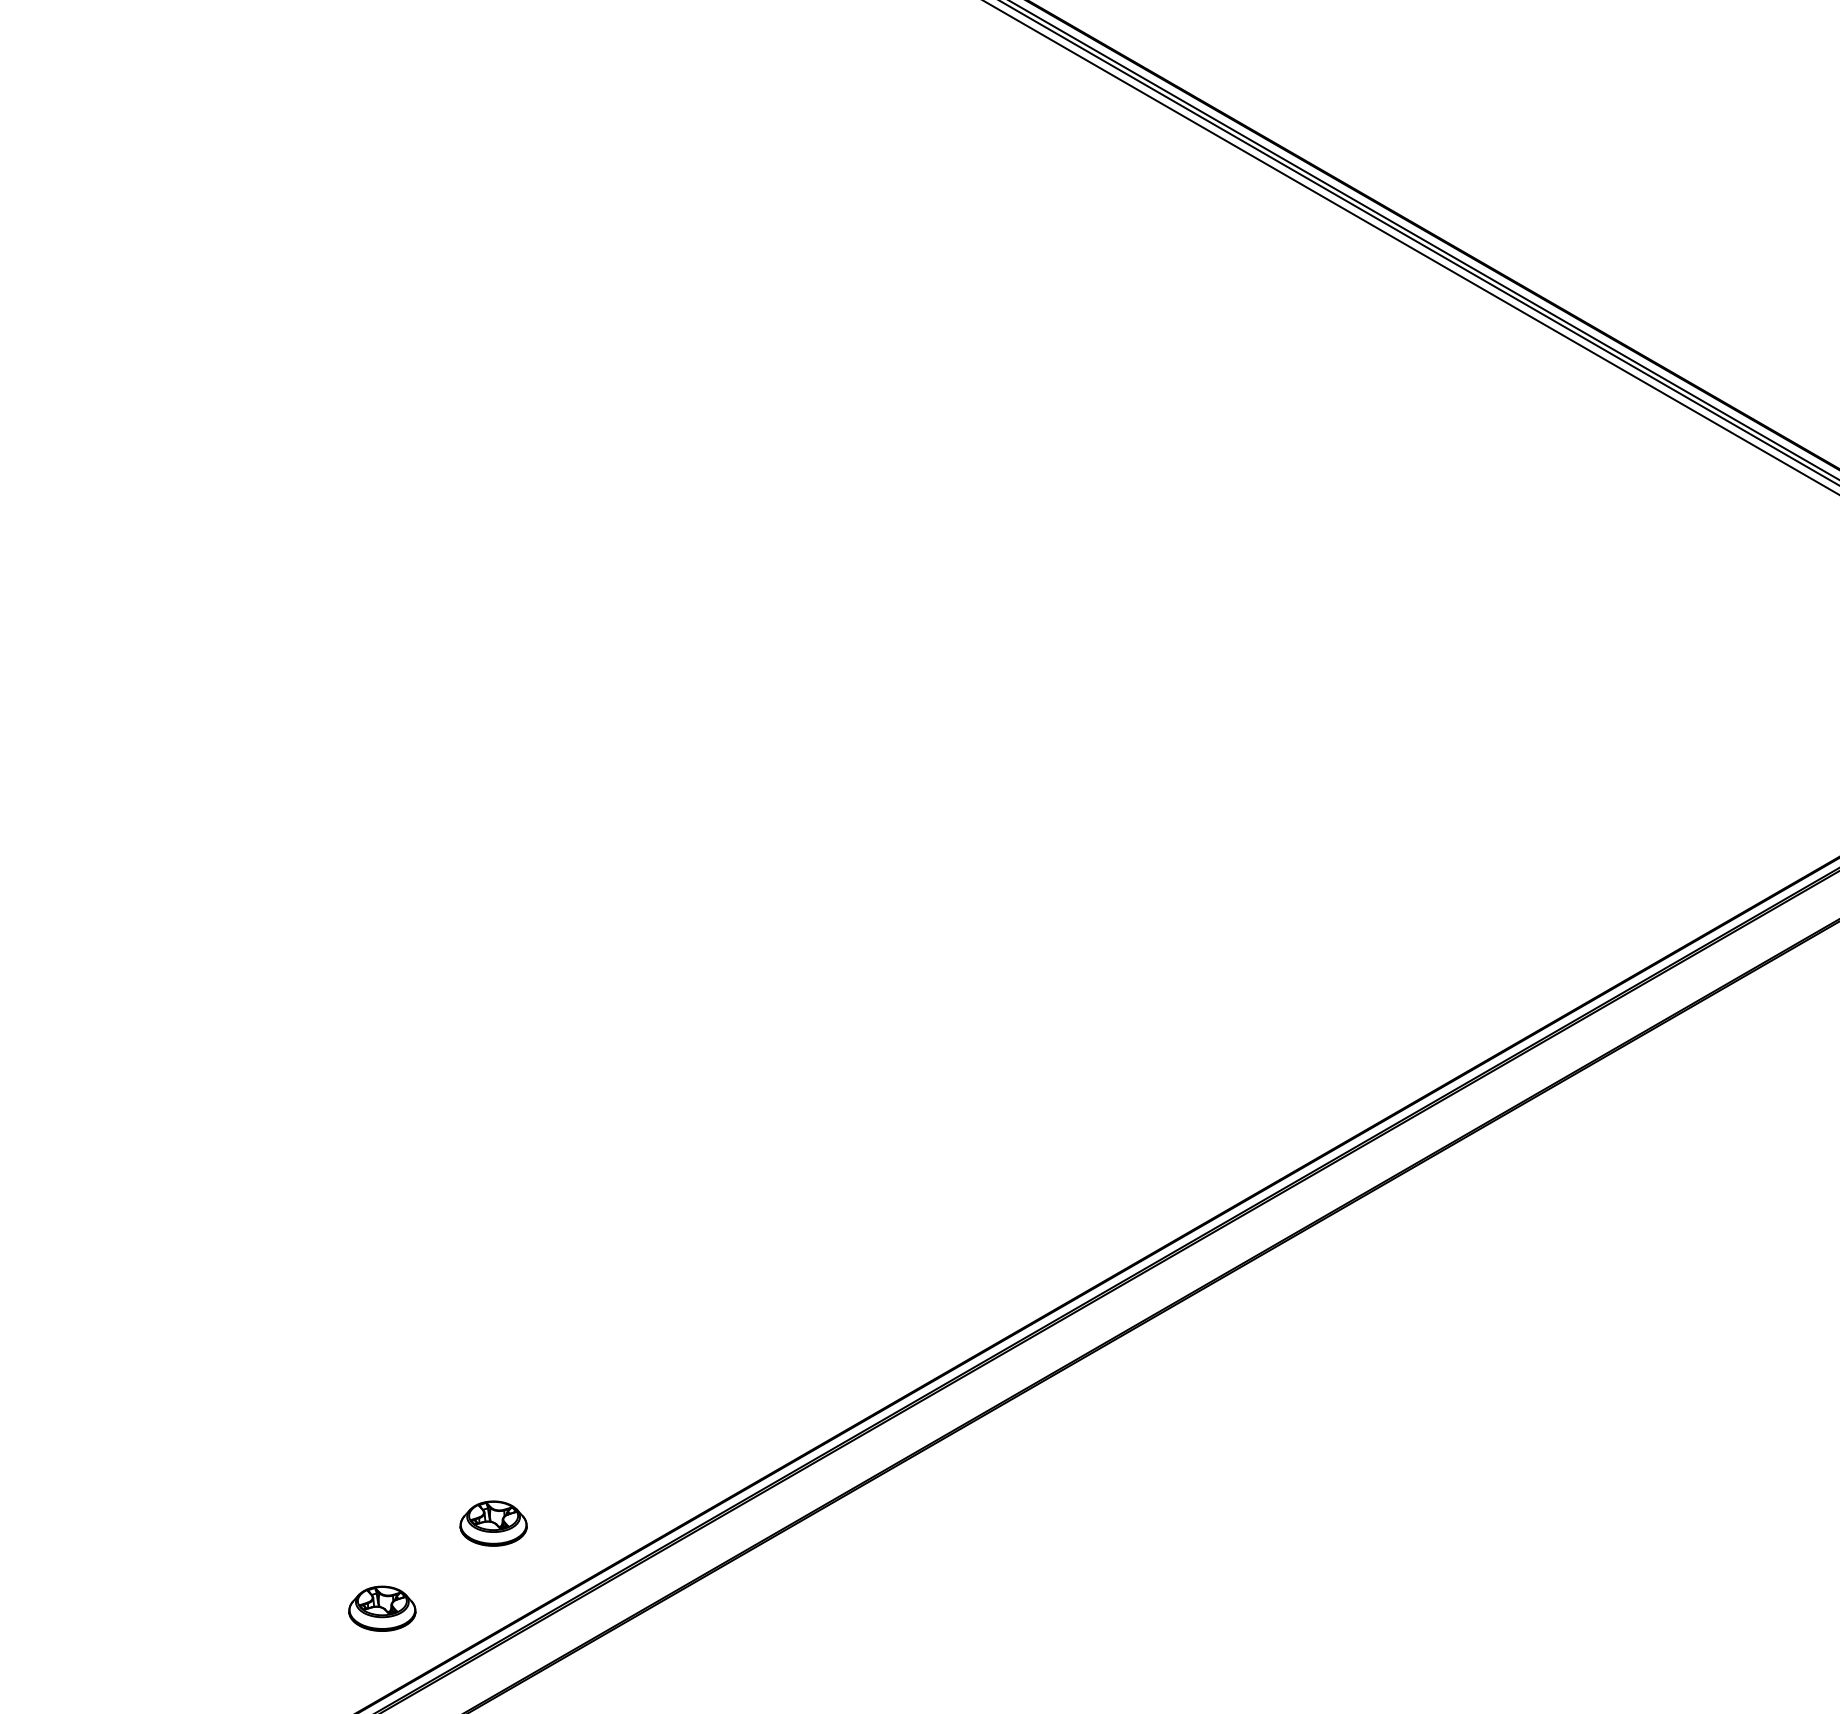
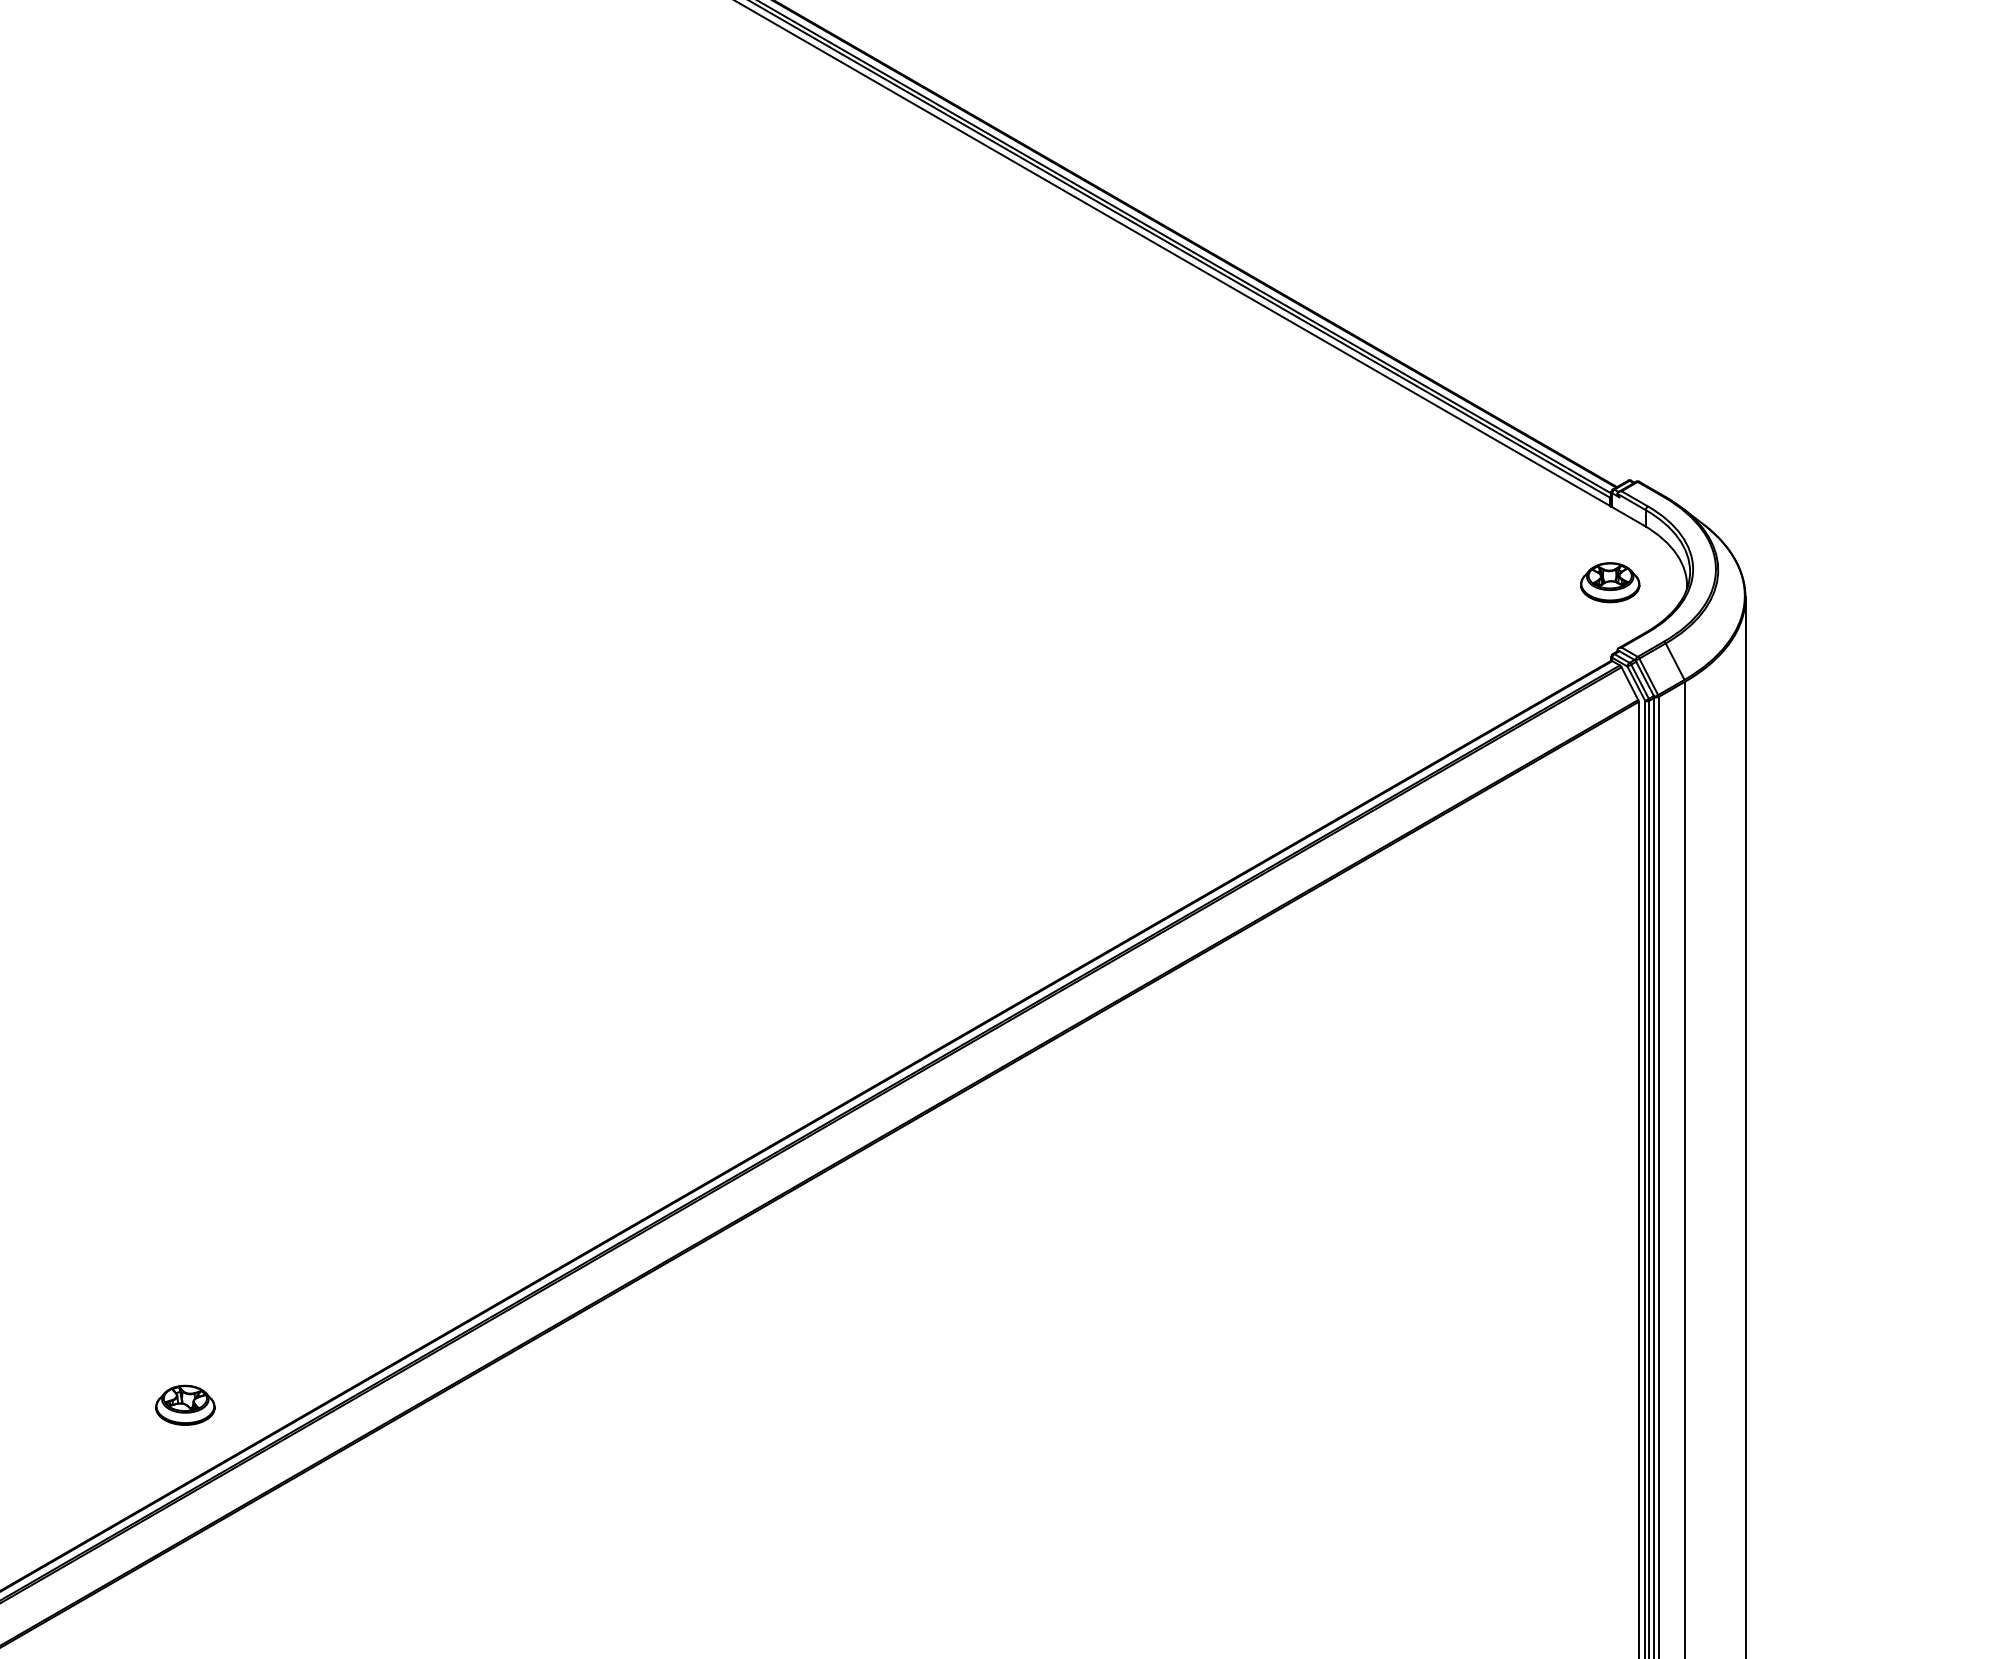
part: (493, 1522) -> (283, 1329), removed

